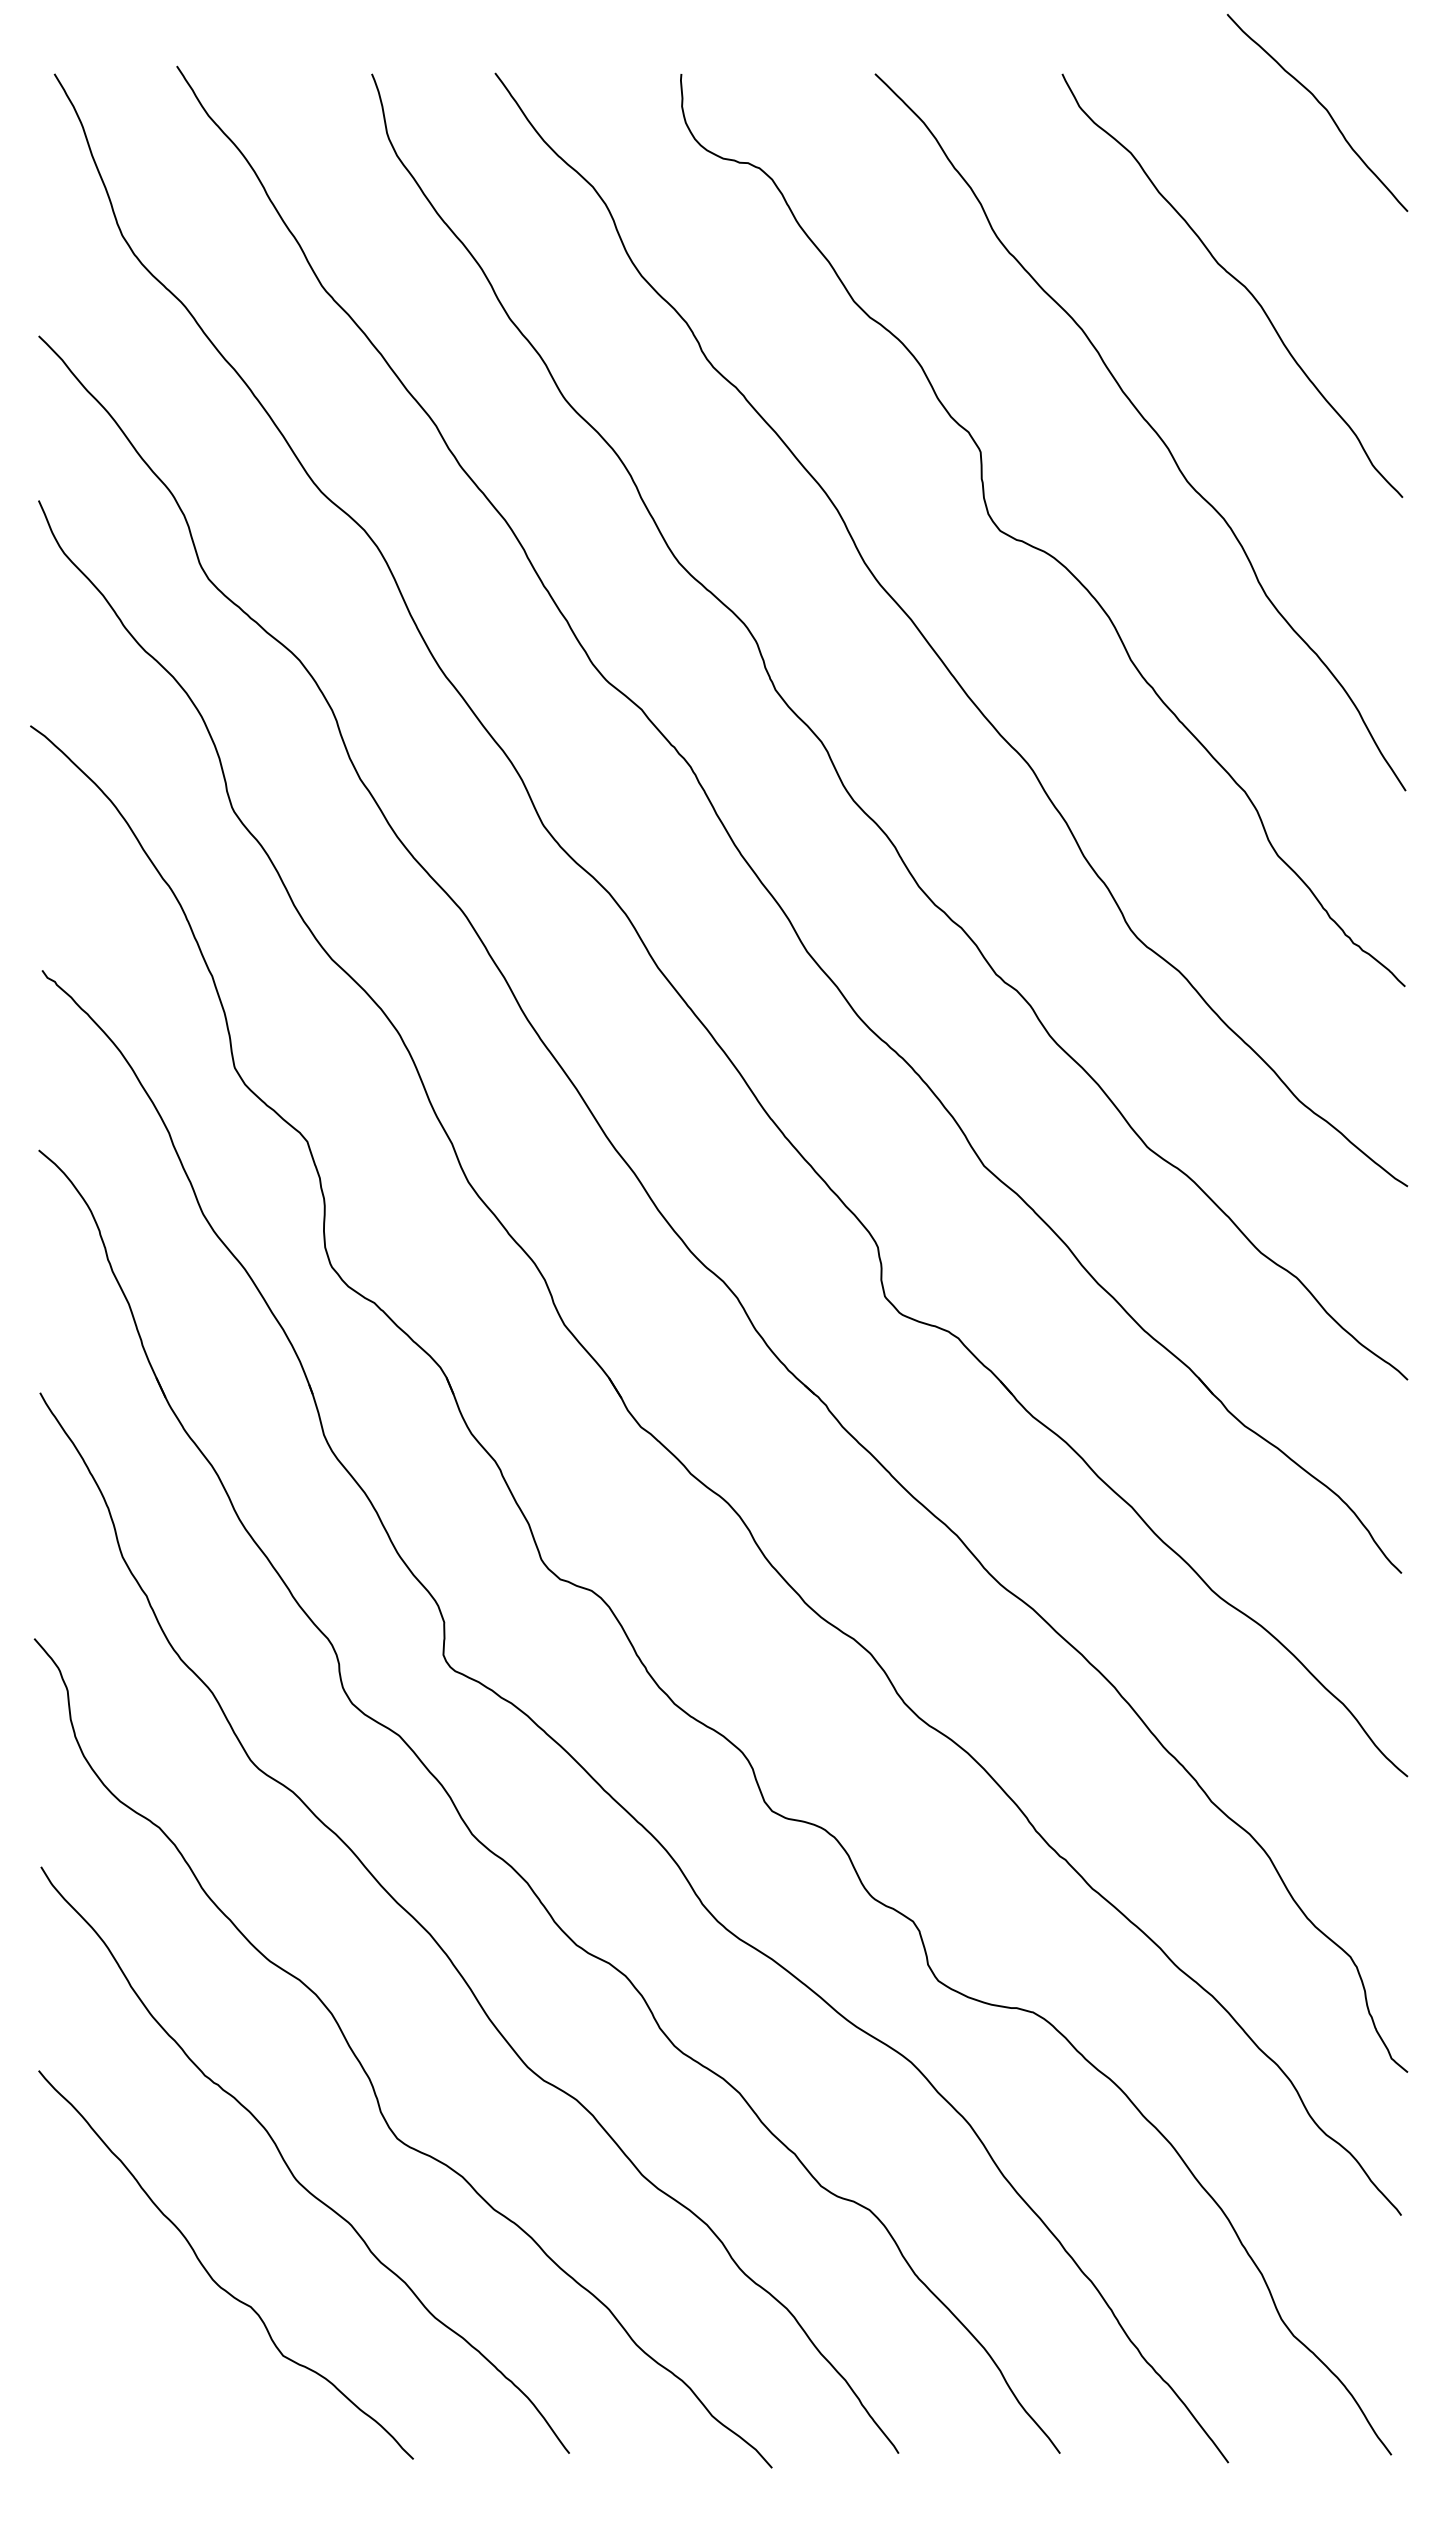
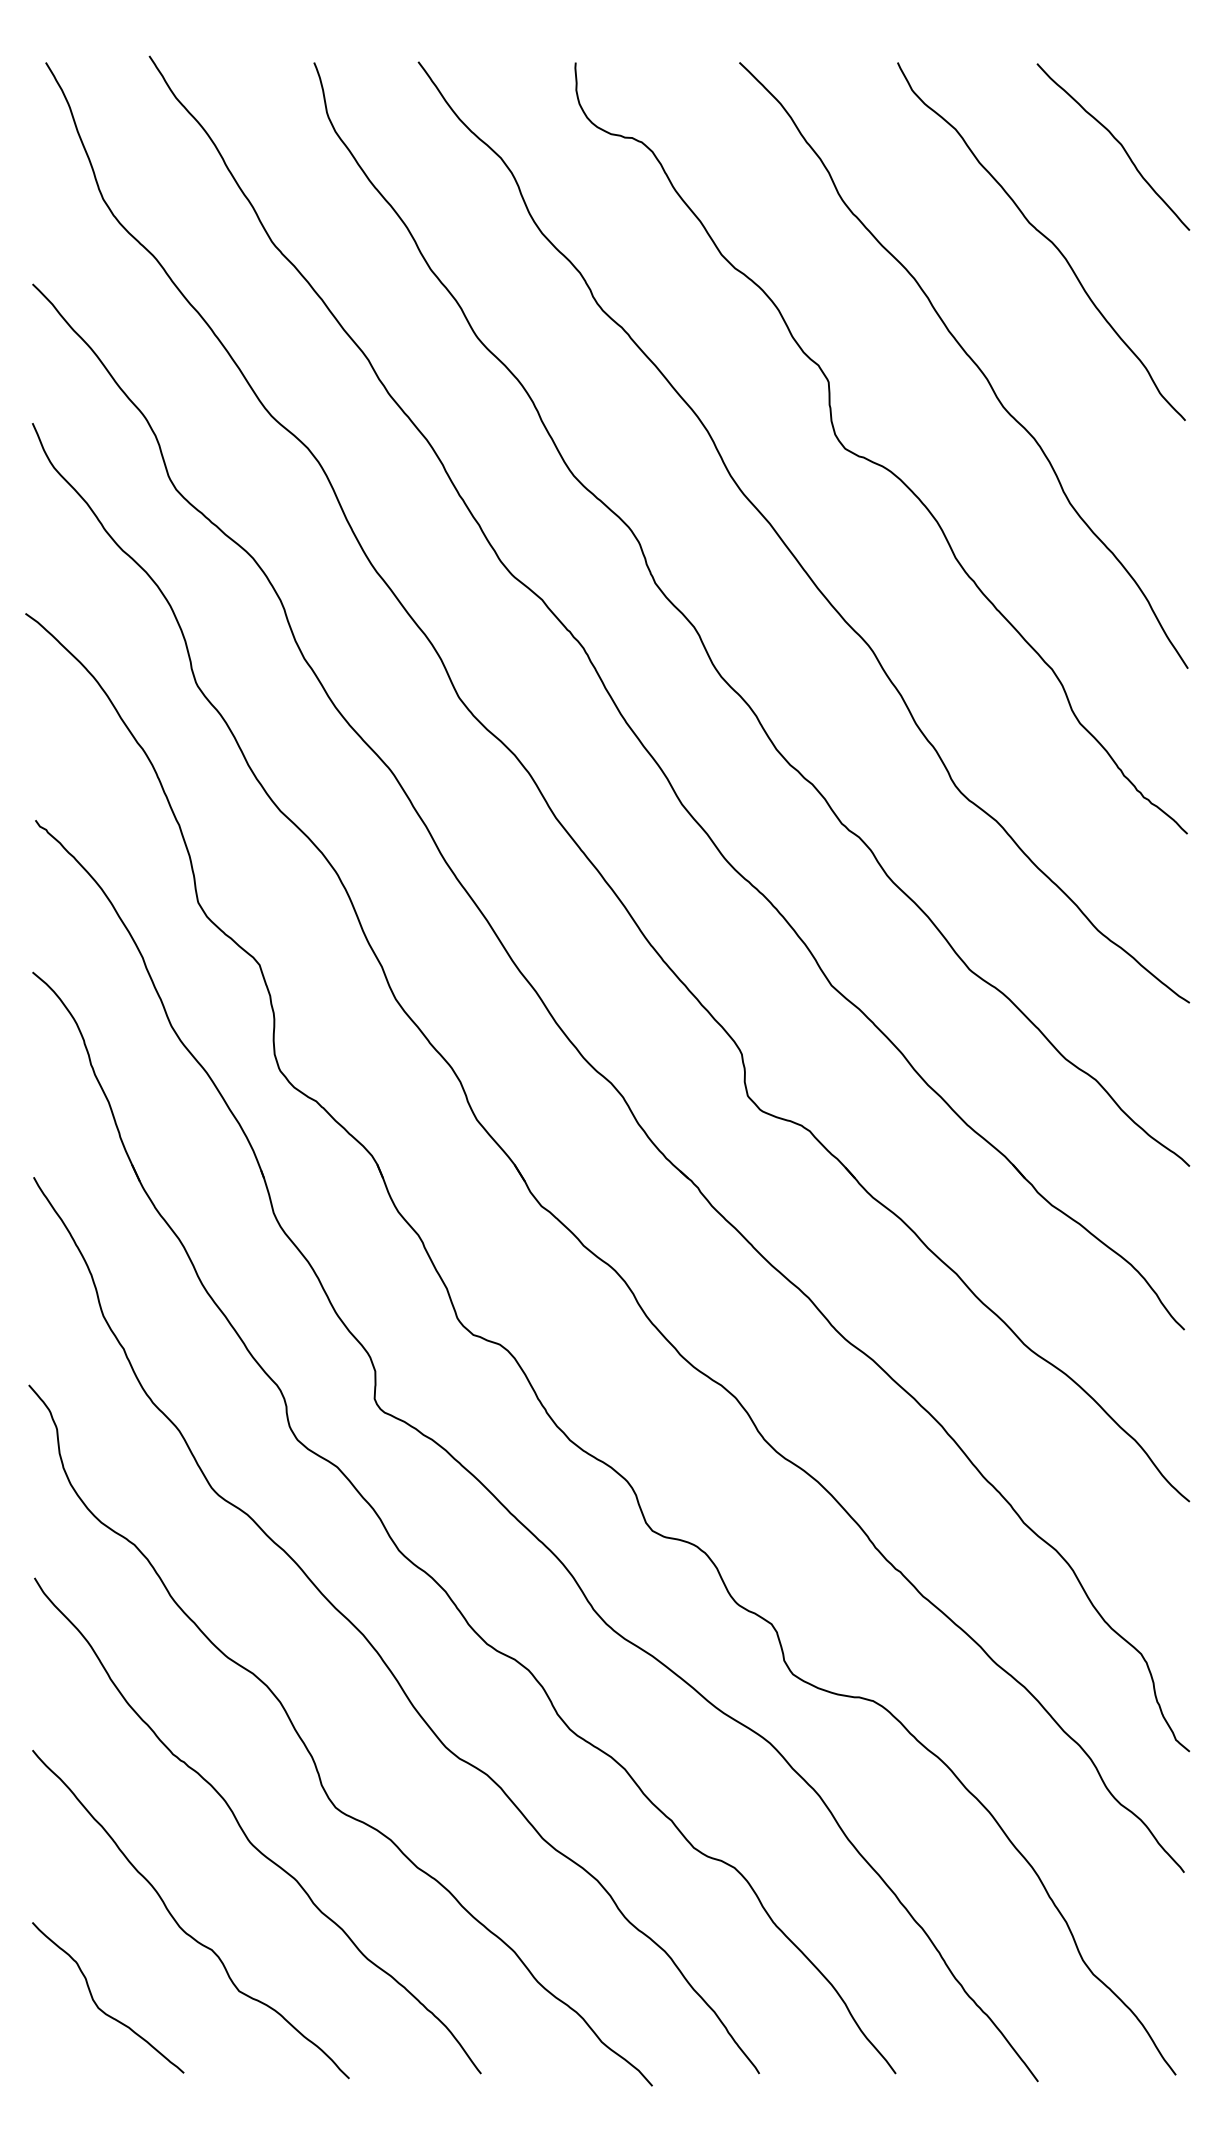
curve: (1322, 107) -> (1117, 142), moved
curve: (116, 2373) -> (98, 2006), added

